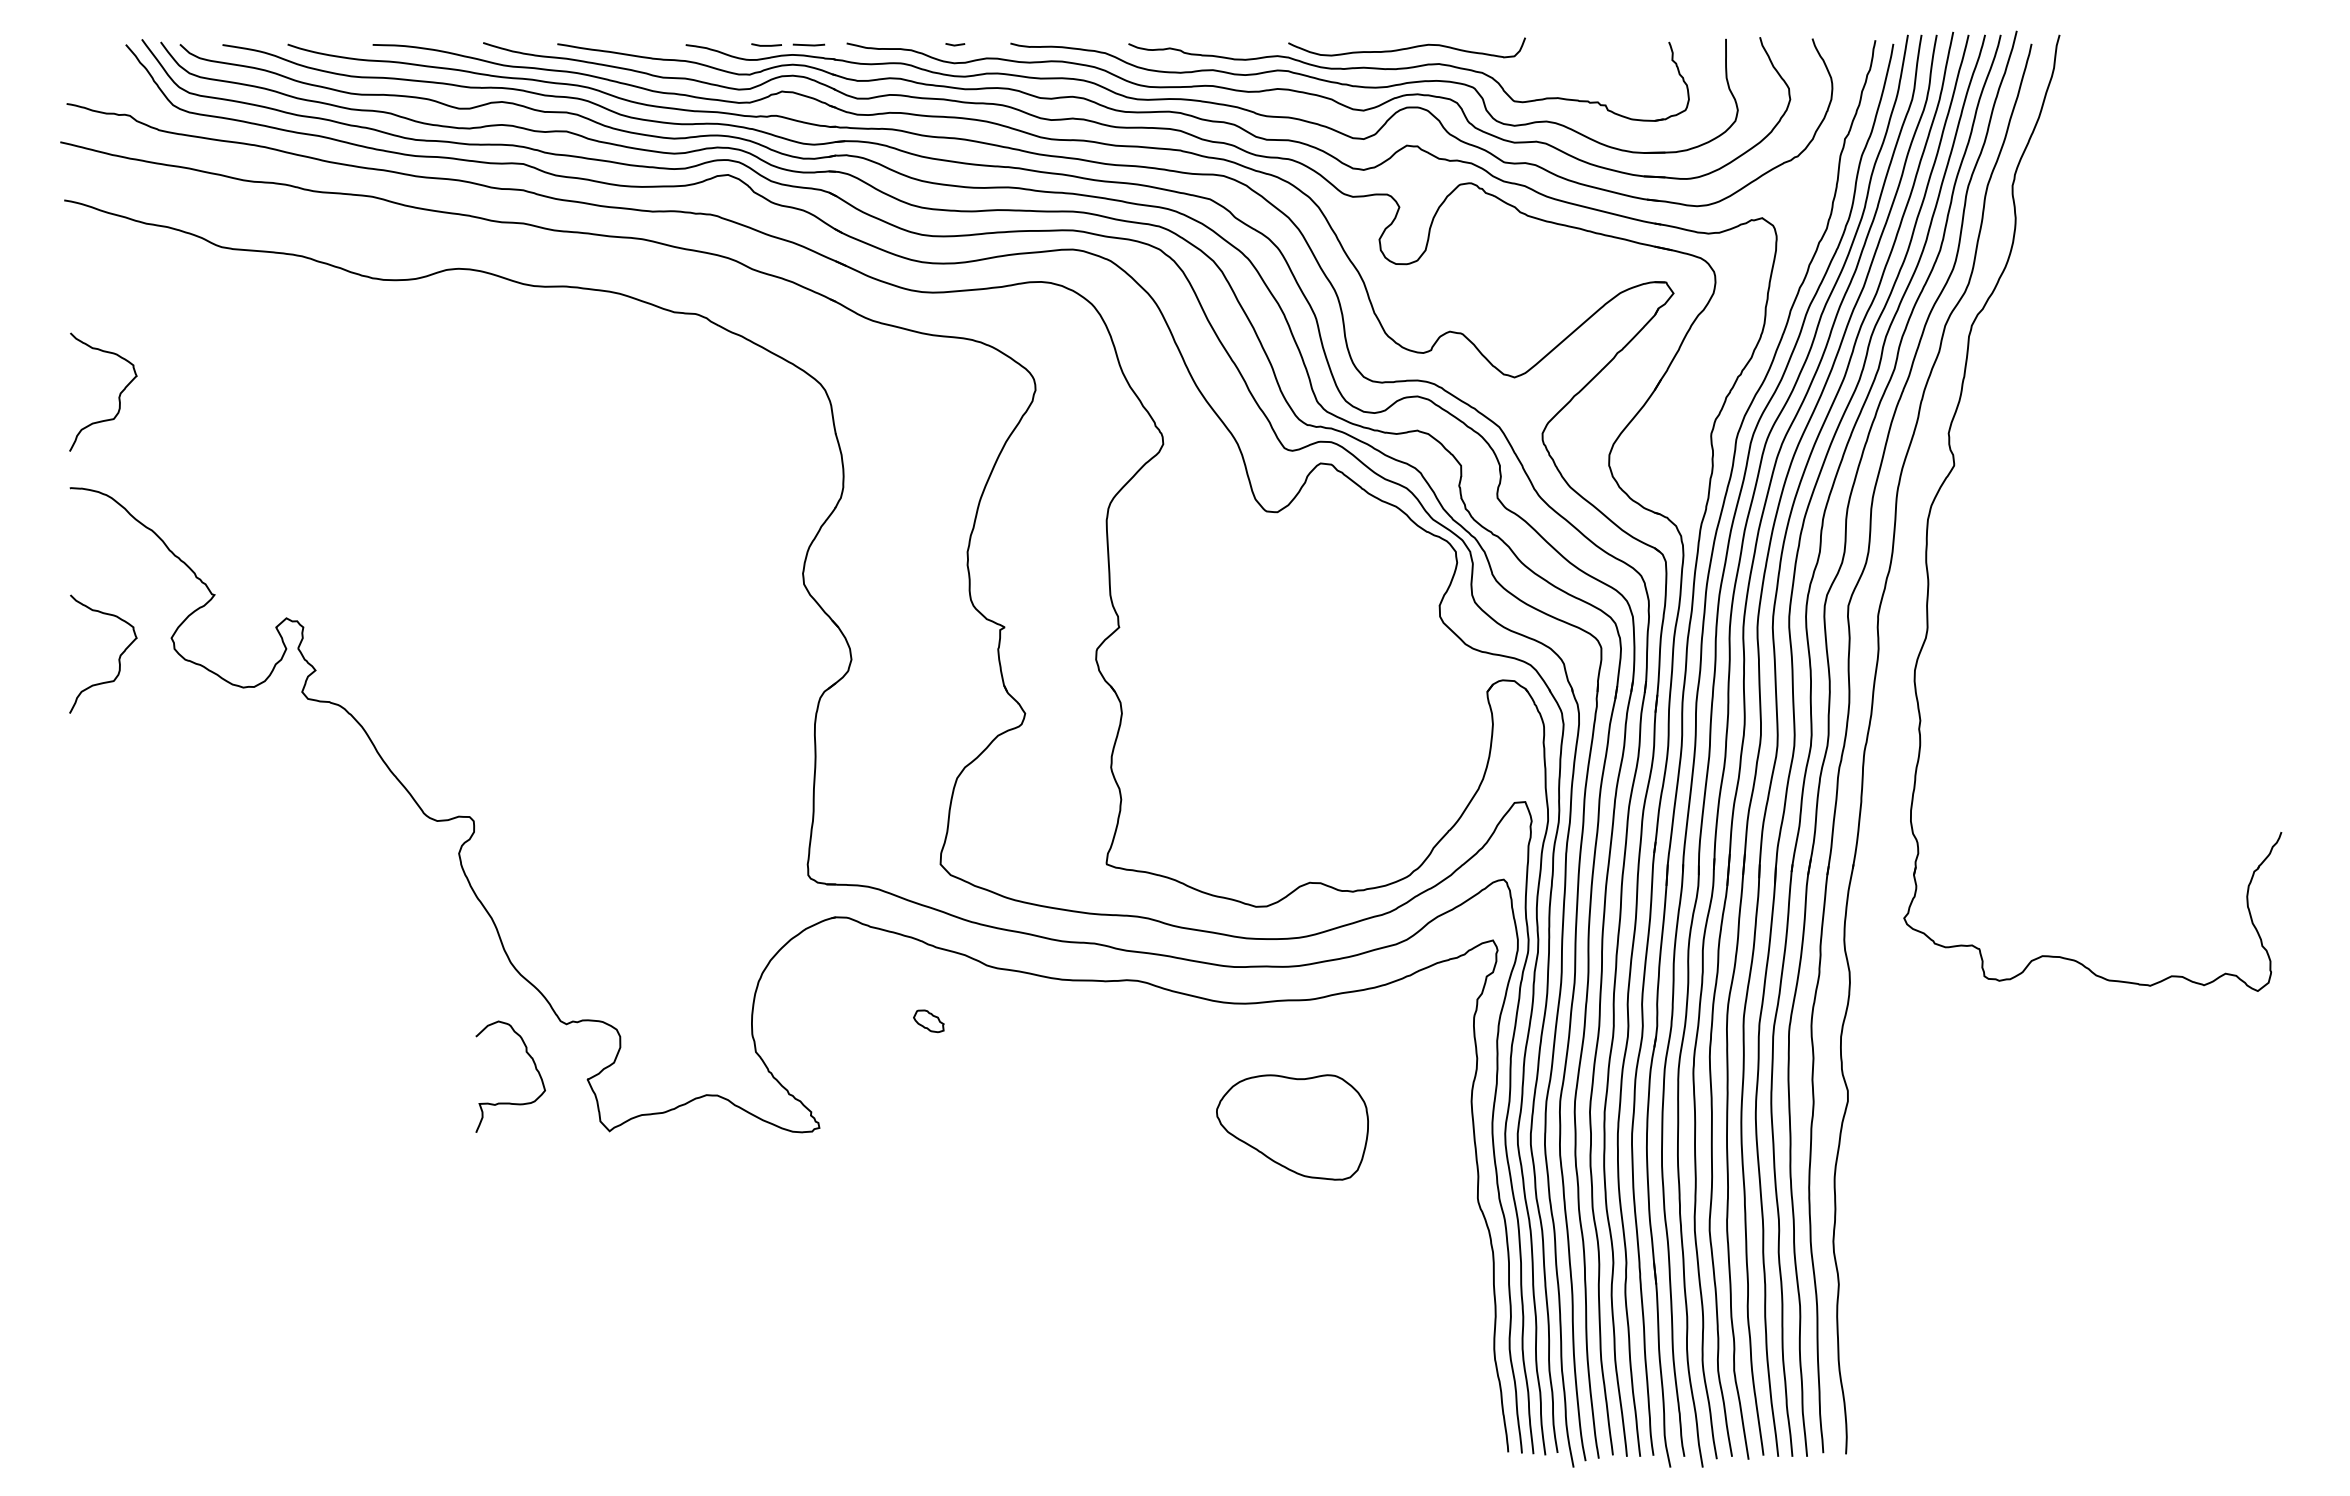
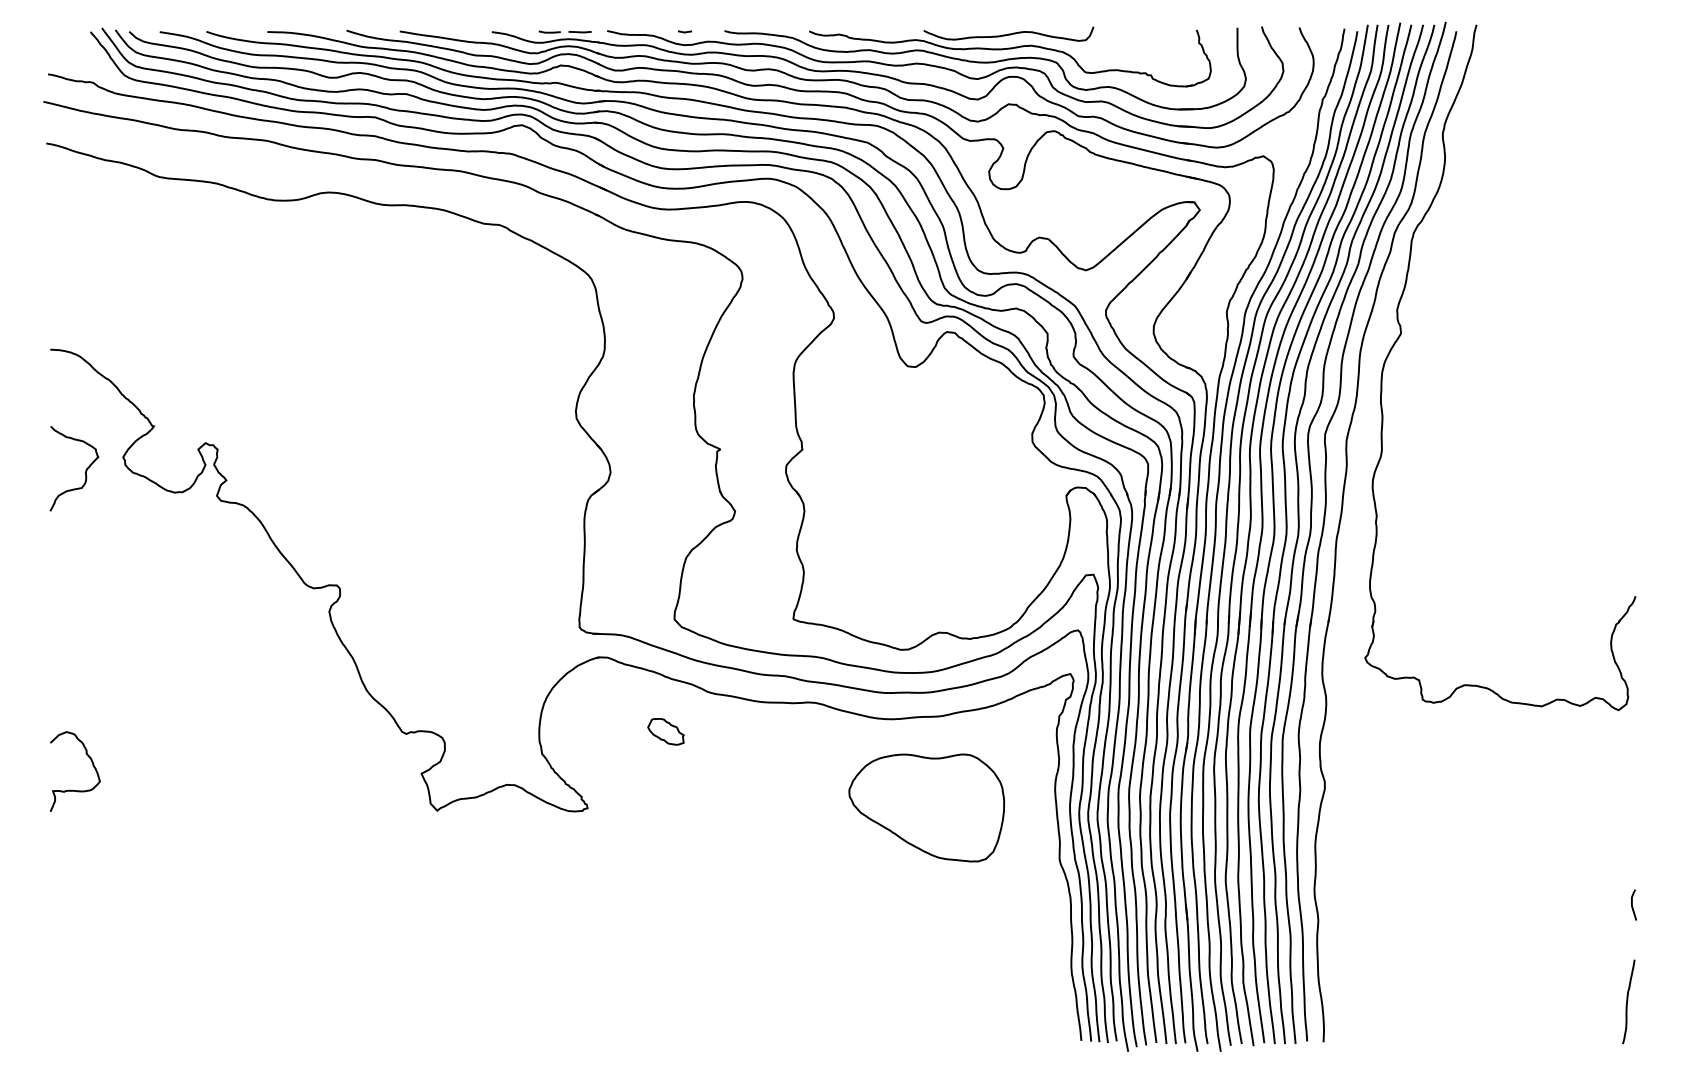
curve: (118, 396) -> (85, 284), removed
part: (928, 1021) -> (665, 732), size x1.67
curve: (535, 1069) -> (93, 766), moved
part: (1292, 1127) -> (926, 808), size x1.43
curve: (2277, 1262) -> (1632, 904), added
curve: (2270, 1397) -> (1627, 1001), added

